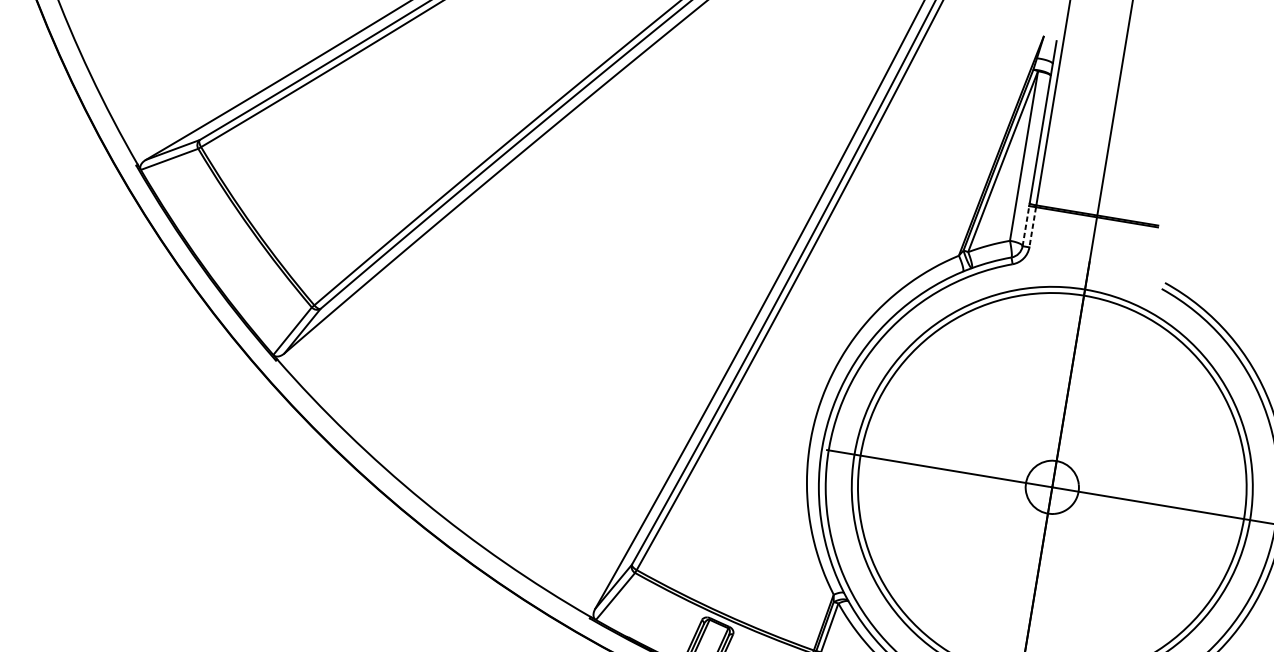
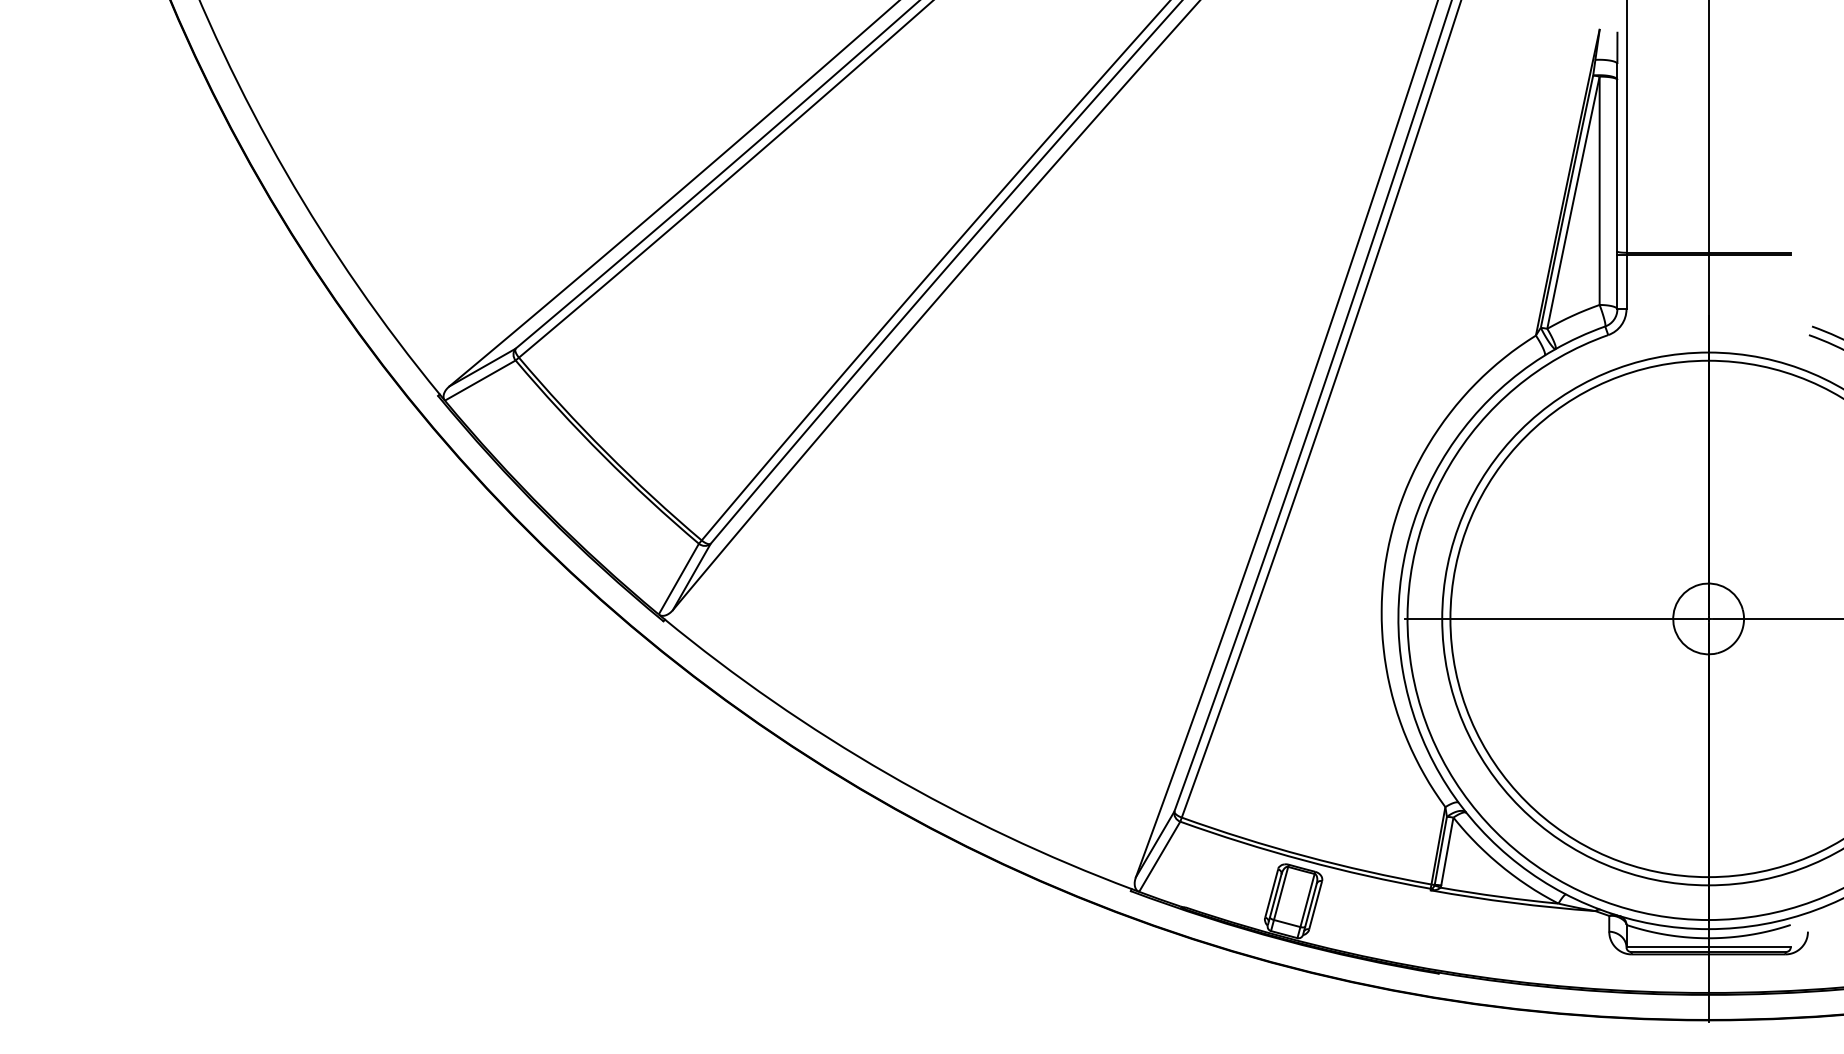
line: (1026, 225) -> (1617, 281), dashed -> solid
line: (1032, 227) -> (1626, 282), dashed -> solid

